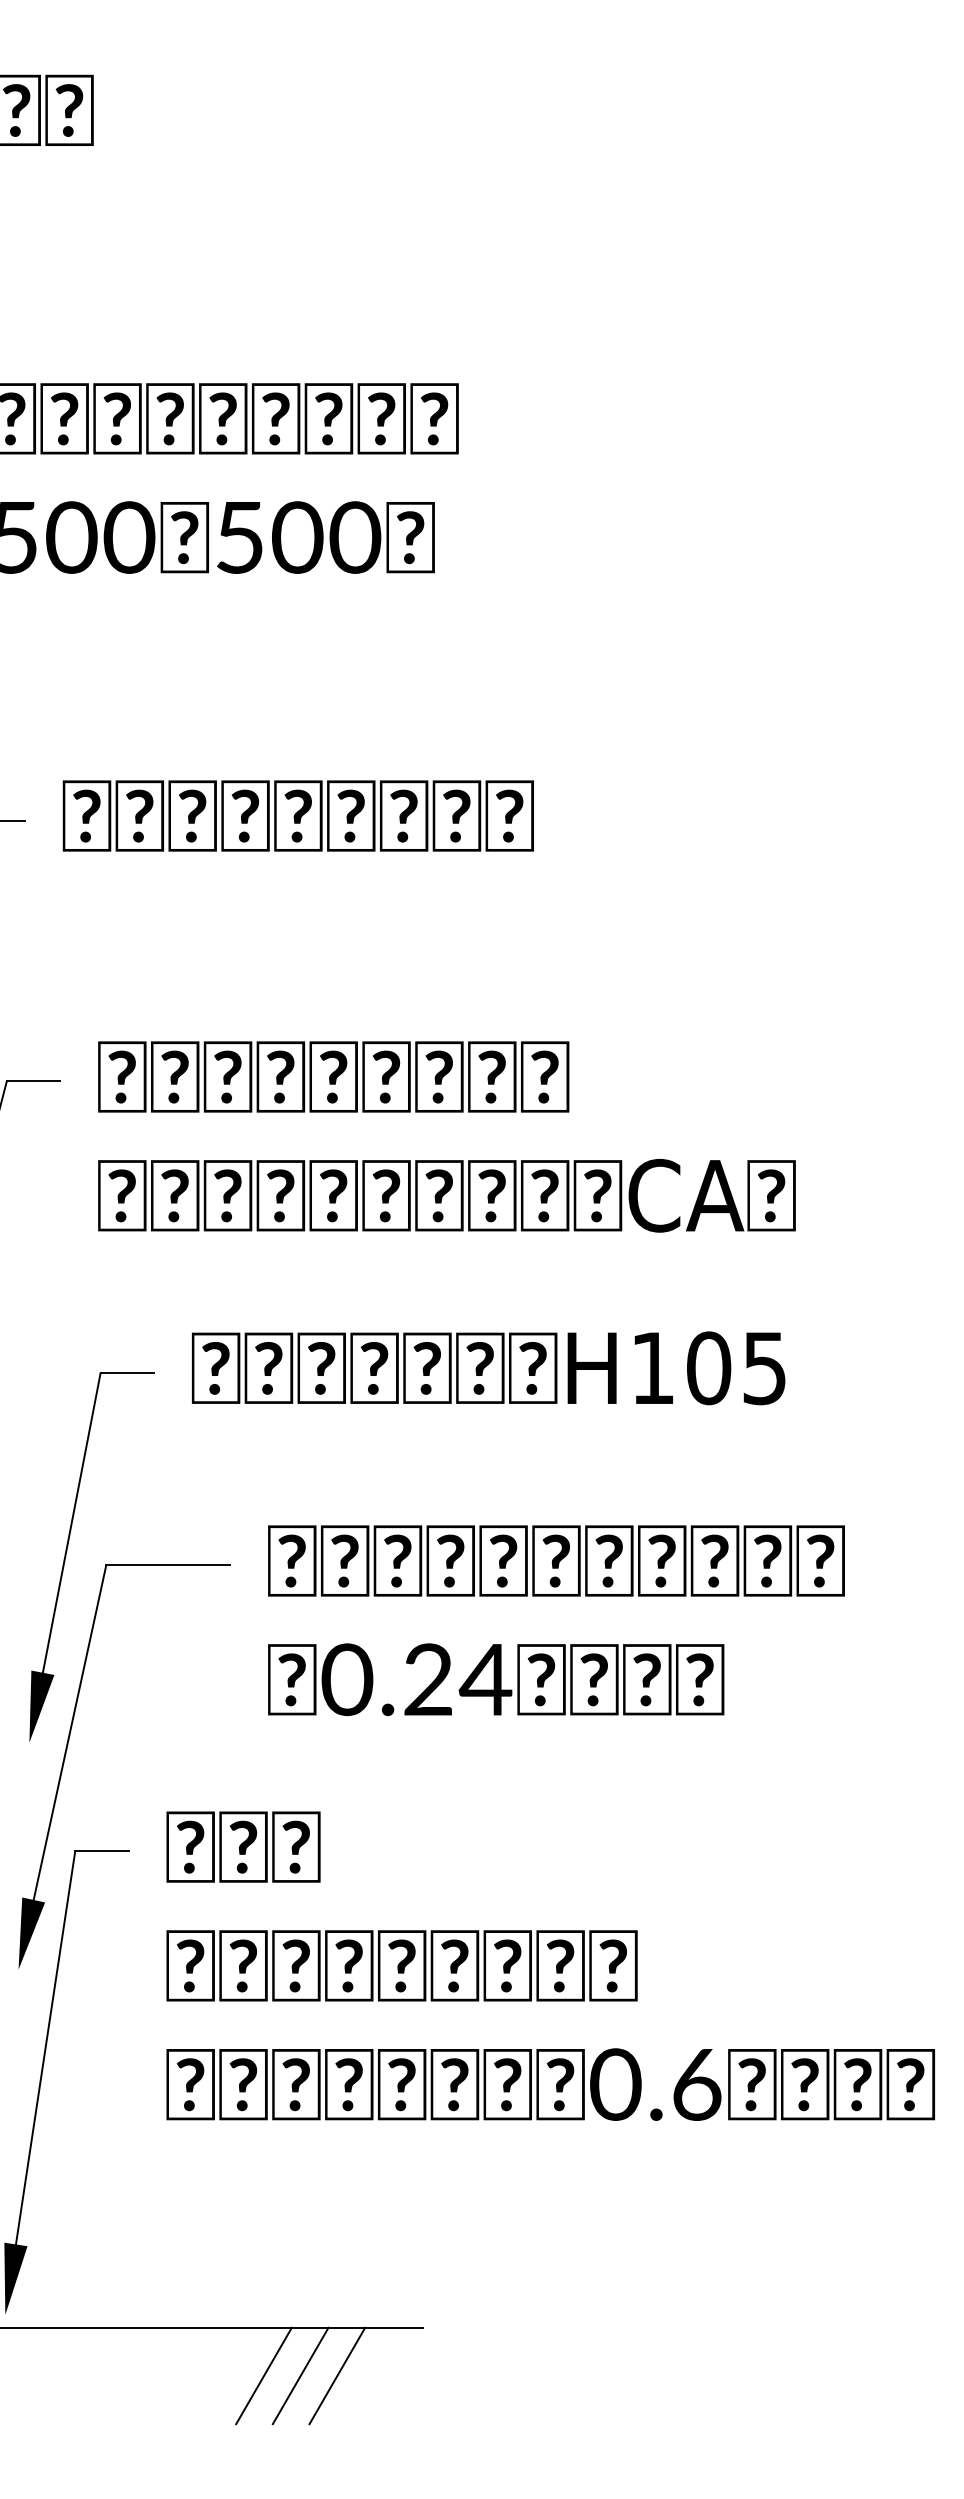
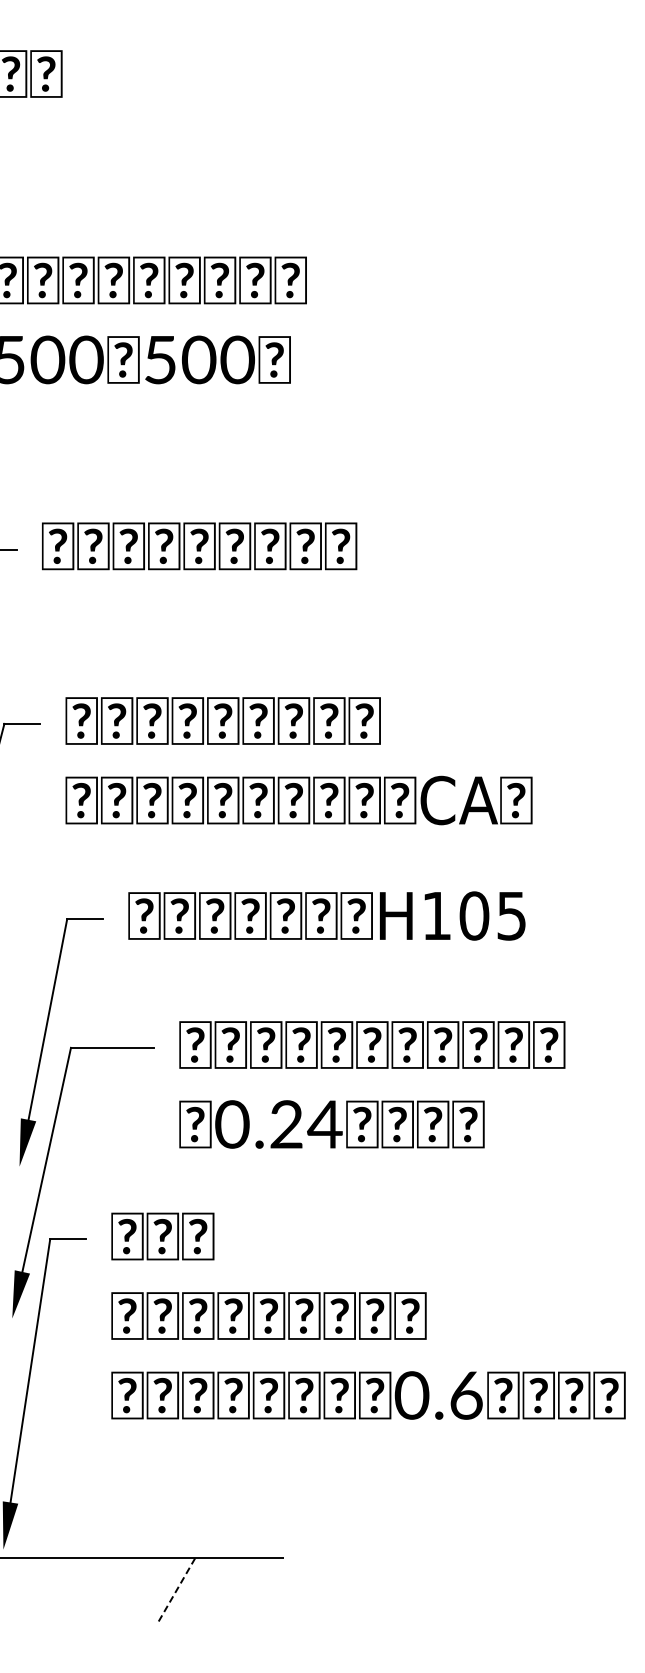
line: (263, 2375) -> (176, 1590), solid -> dashed
line: (299, 2375) -> (200, 1590), removed
line: (337, 2375) -> (225, 1590), removed

